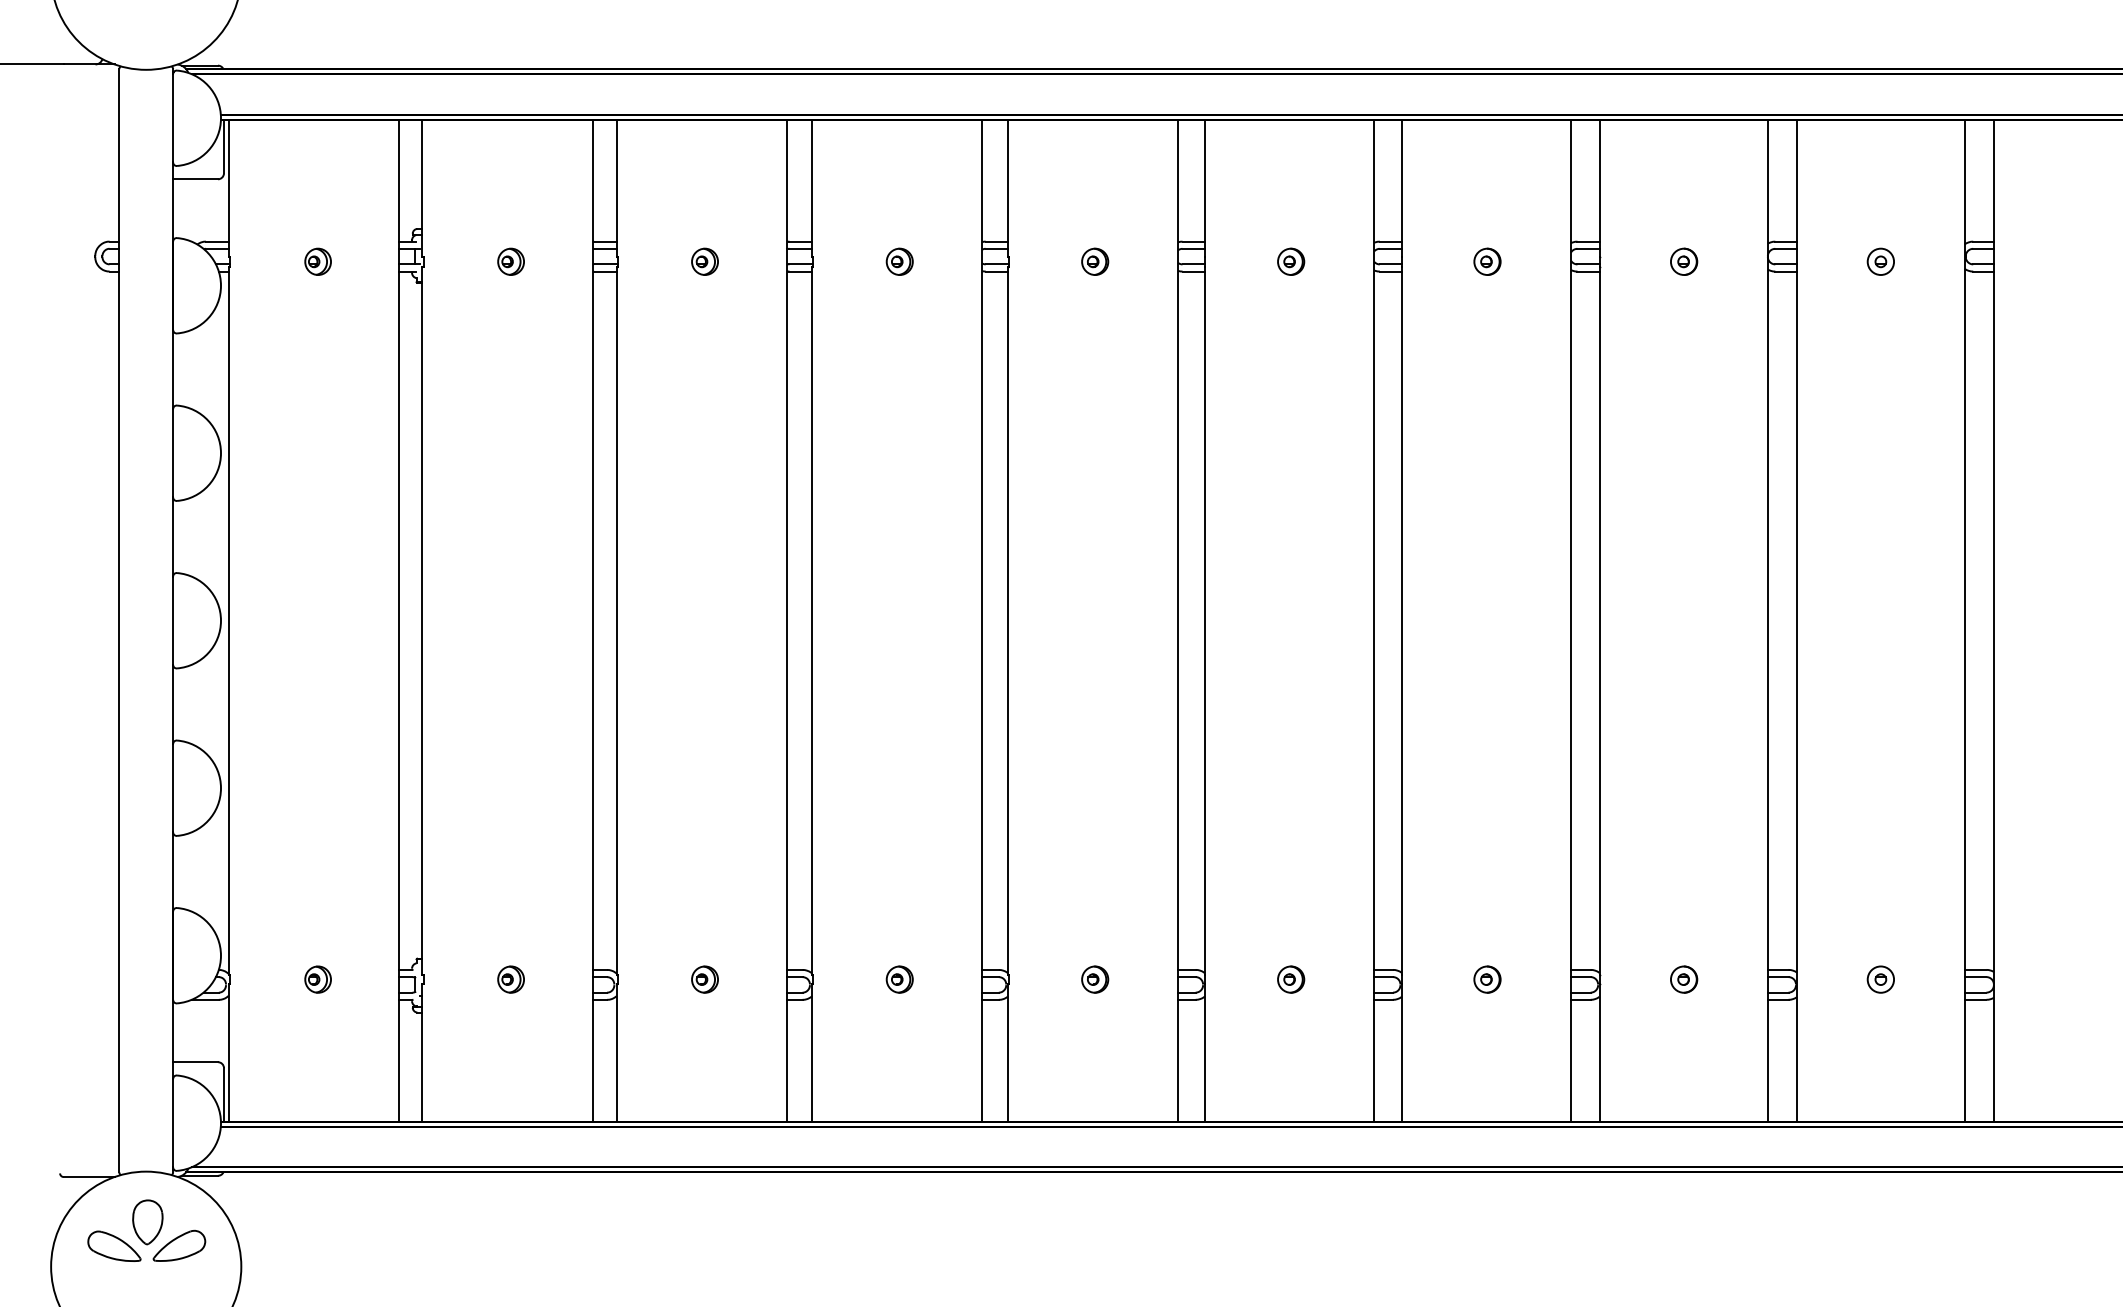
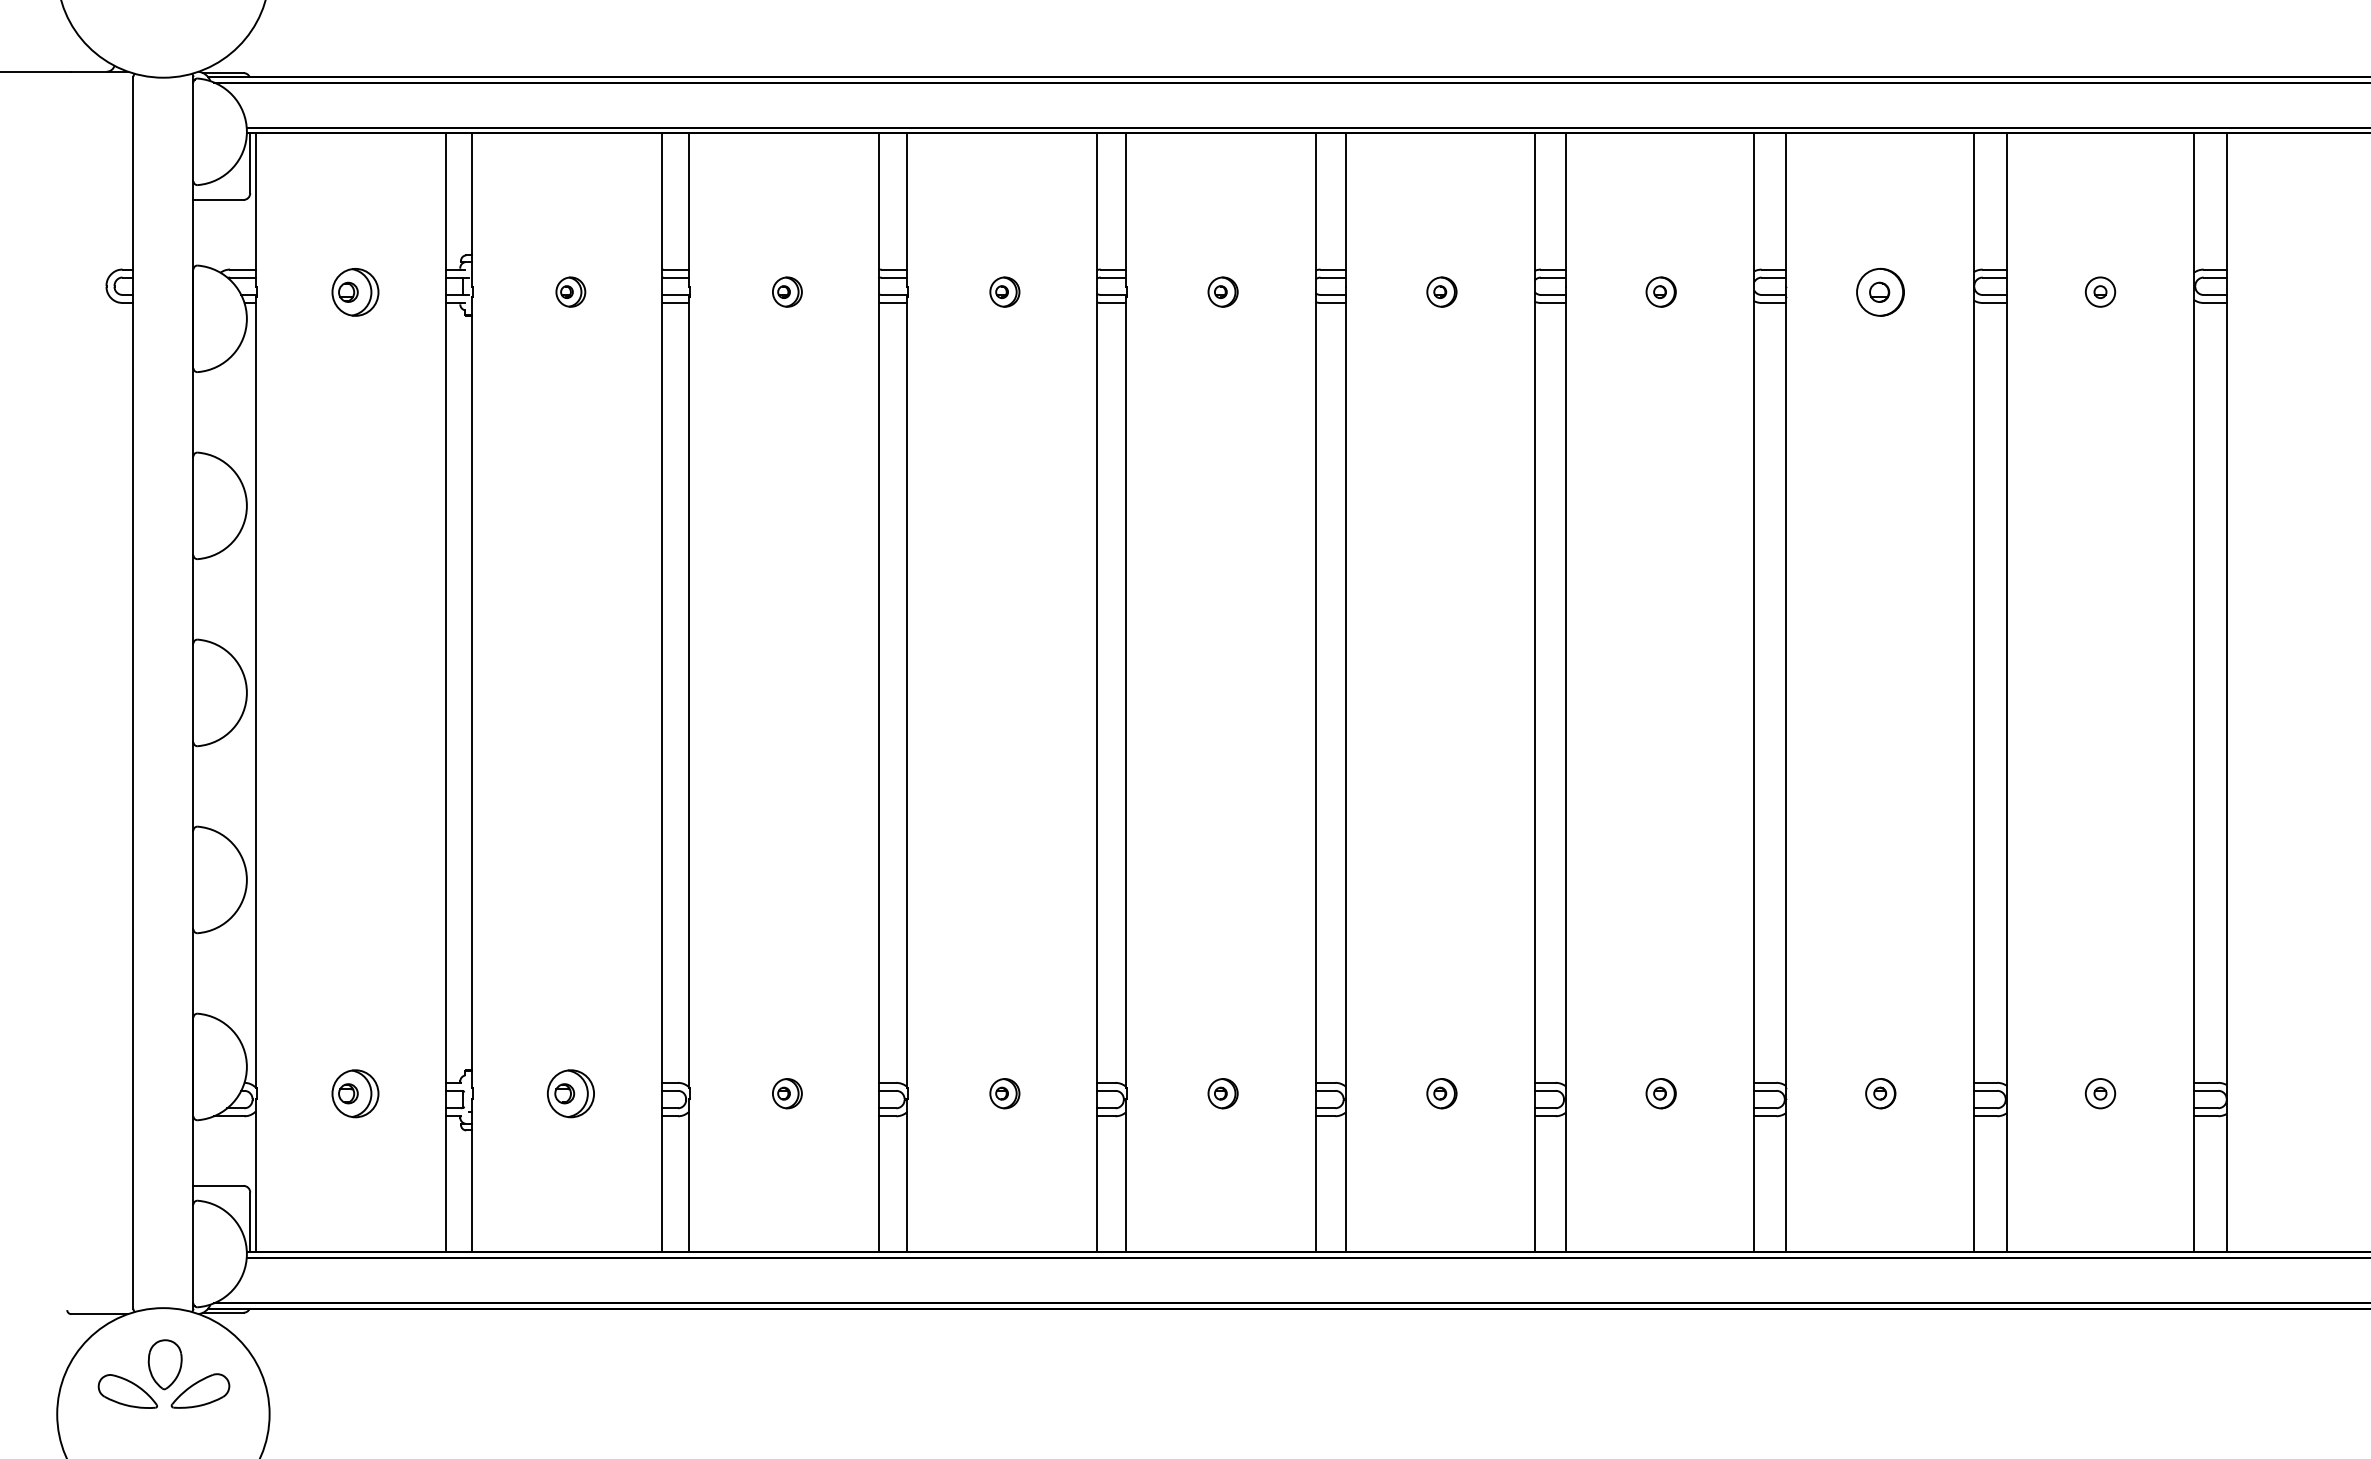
part: (317, 261) -> (354, 291), size x1.6
part: (1684, 261) -> (1881, 291), size x1.6
part: (317, 979) -> (354, 1093), size x1.6
part: (510, 979) -> (570, 1093), size x1.6

